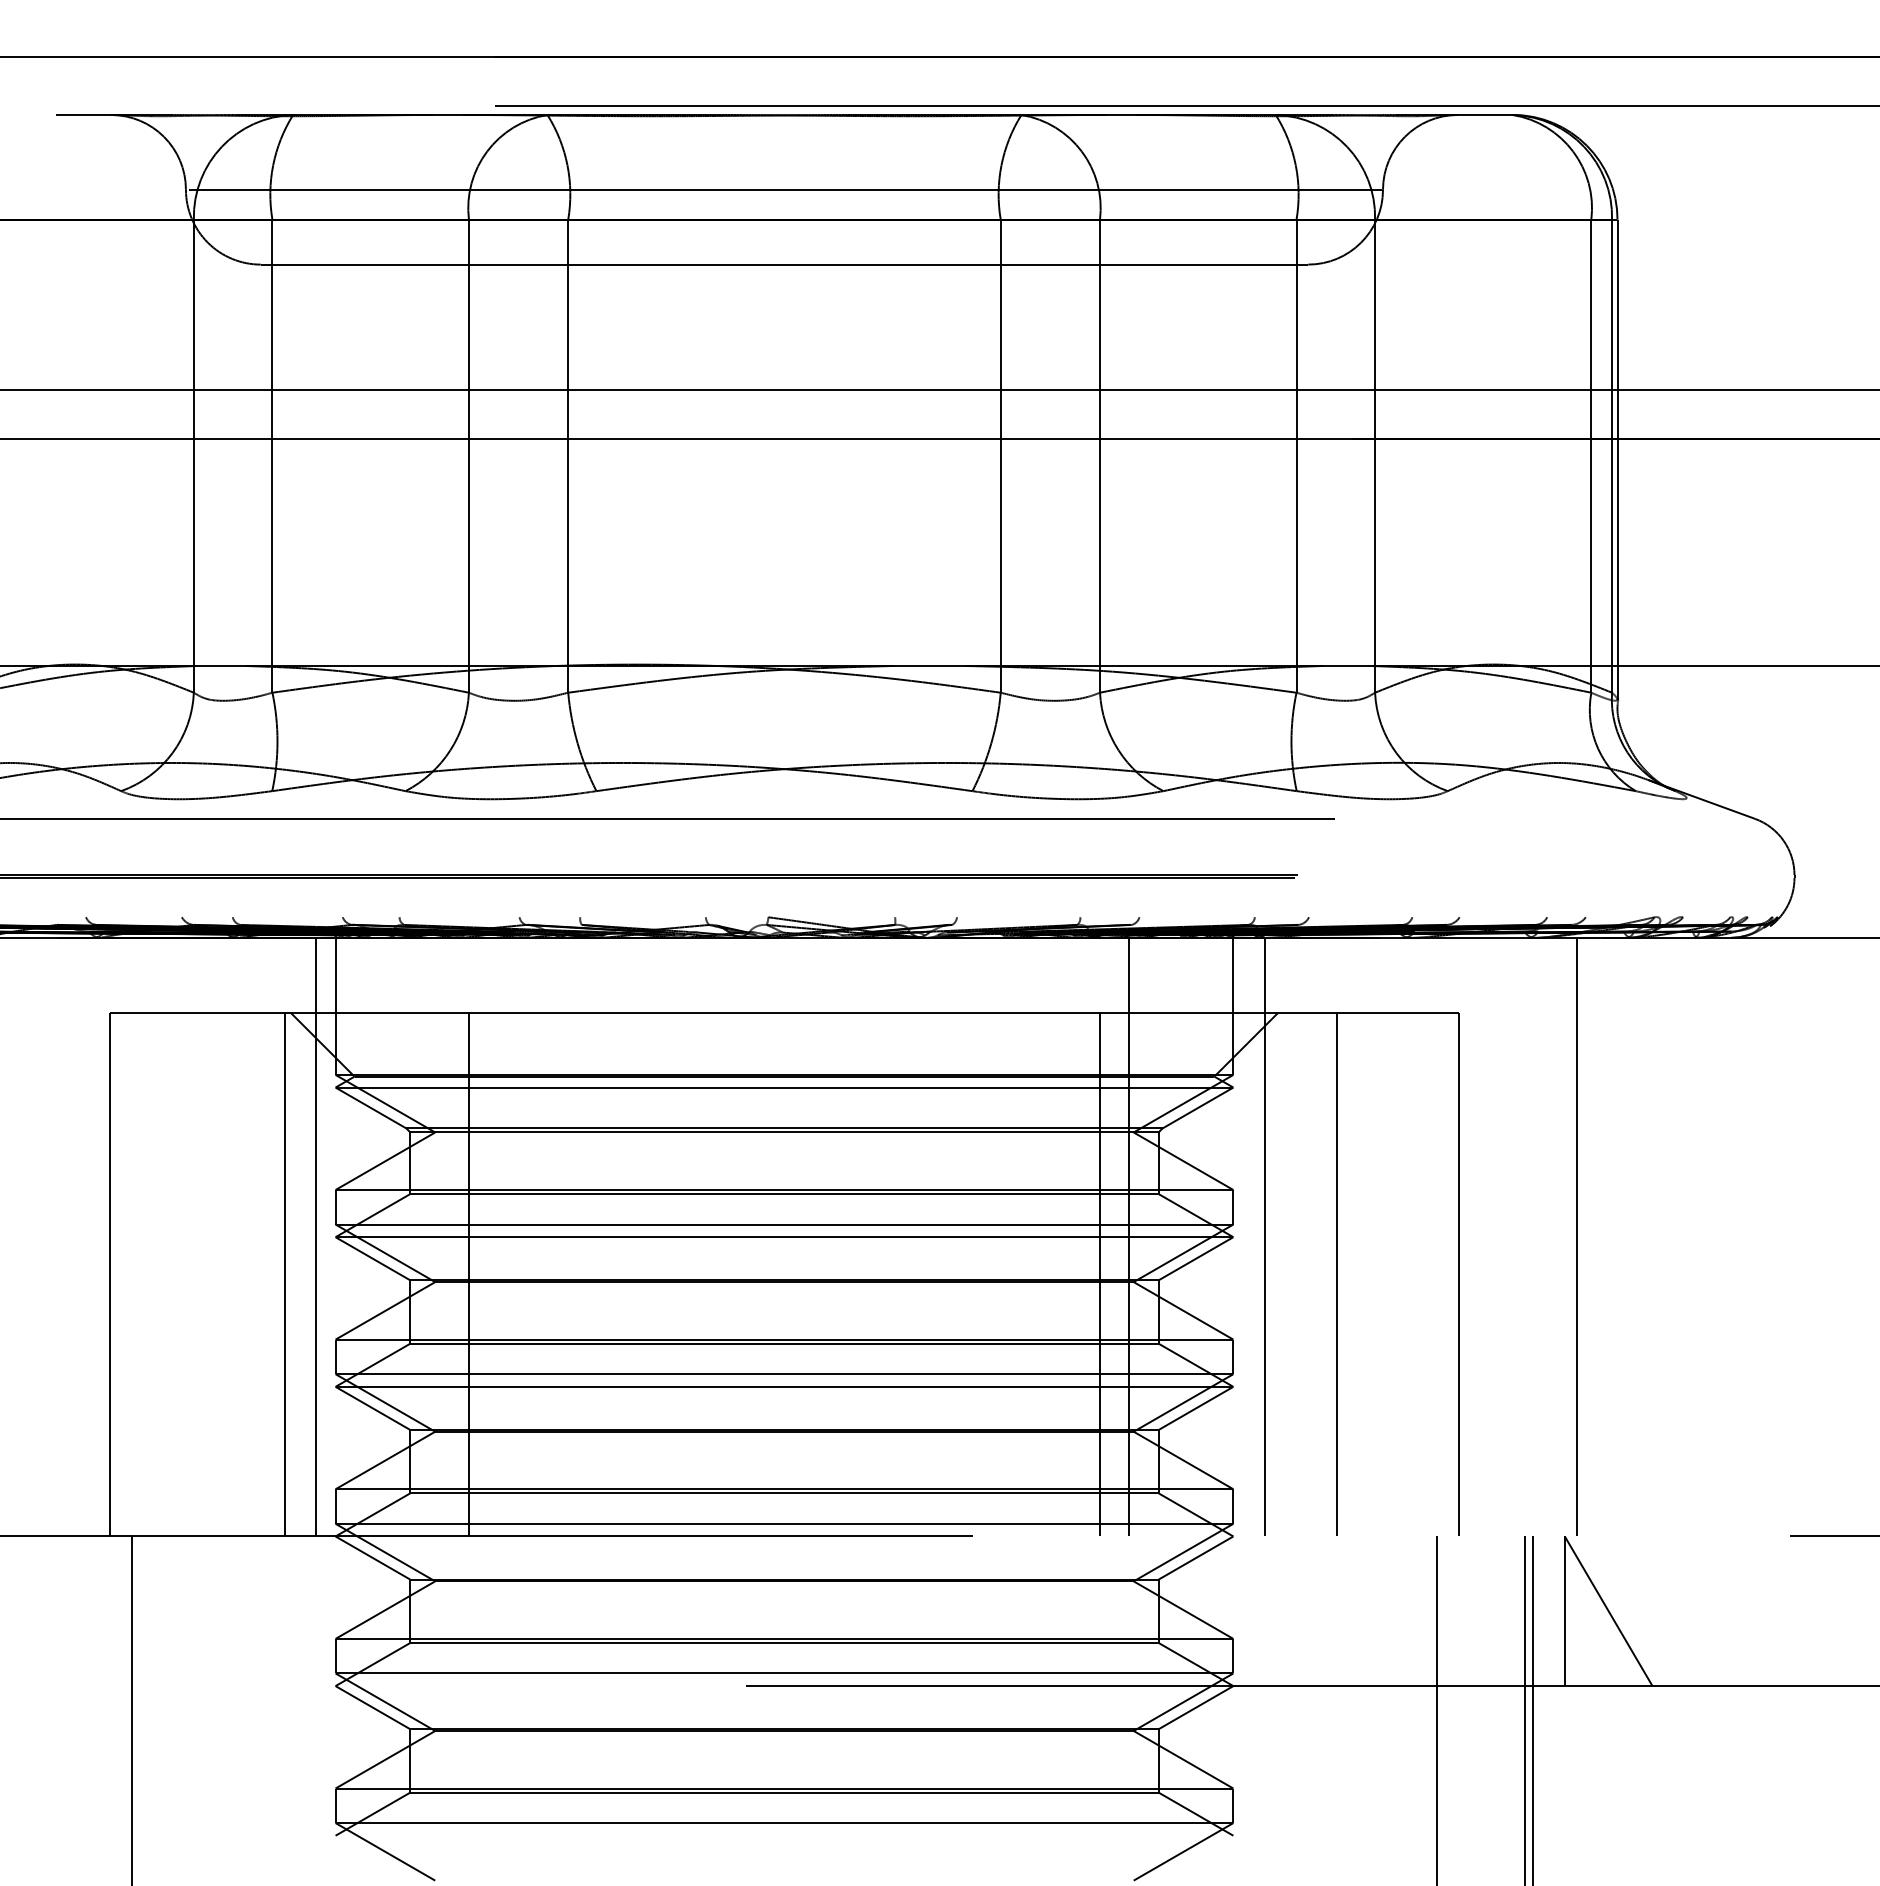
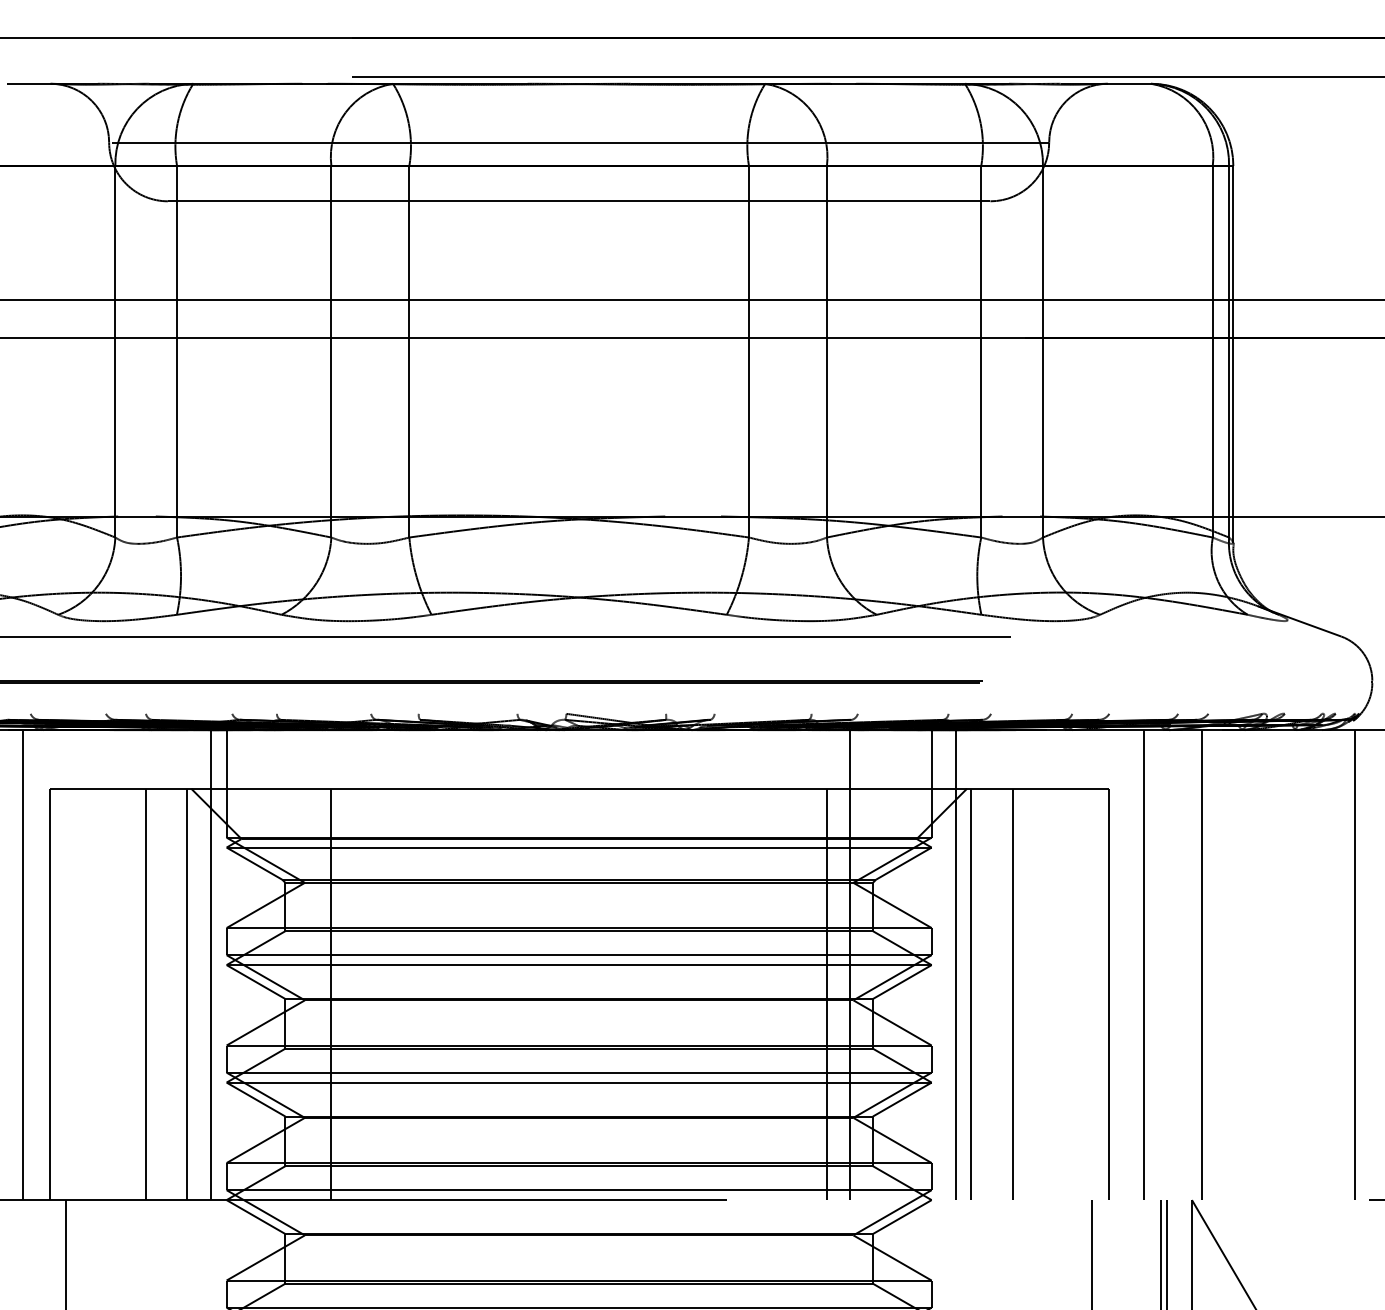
line: (76, 1236) -> (23, 964), added
line: (1504, 1236) -> (1144, 964), added
line: (1771, 1236) -> (1354, 964), added
line: (232, 1274) -> (145, 994), added
line: (1283, 1274) -> (971, 994), added

